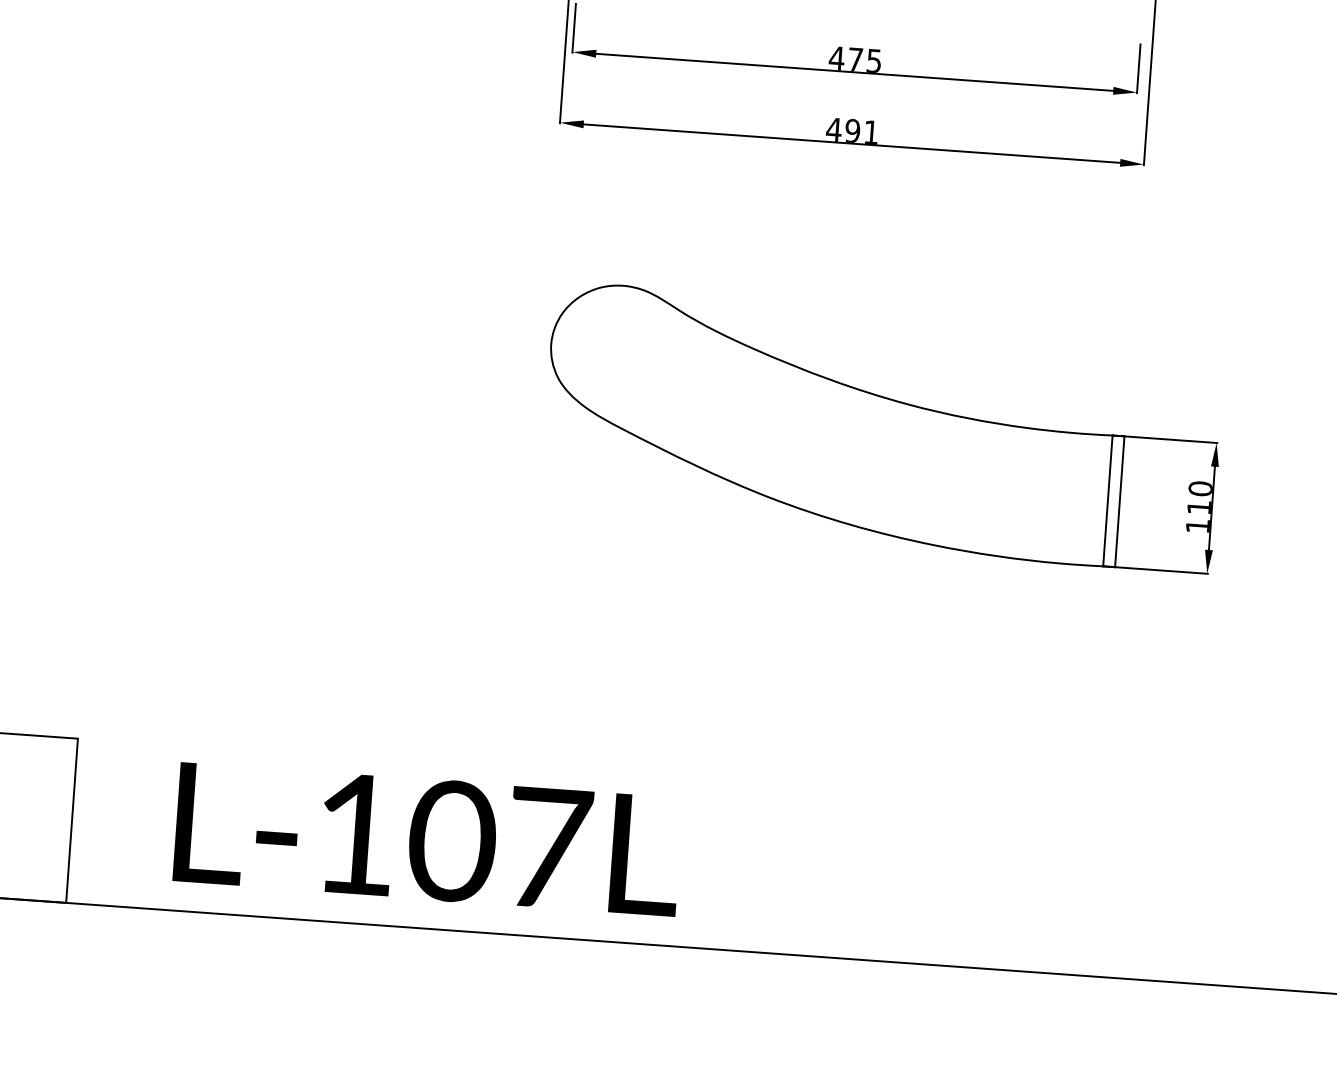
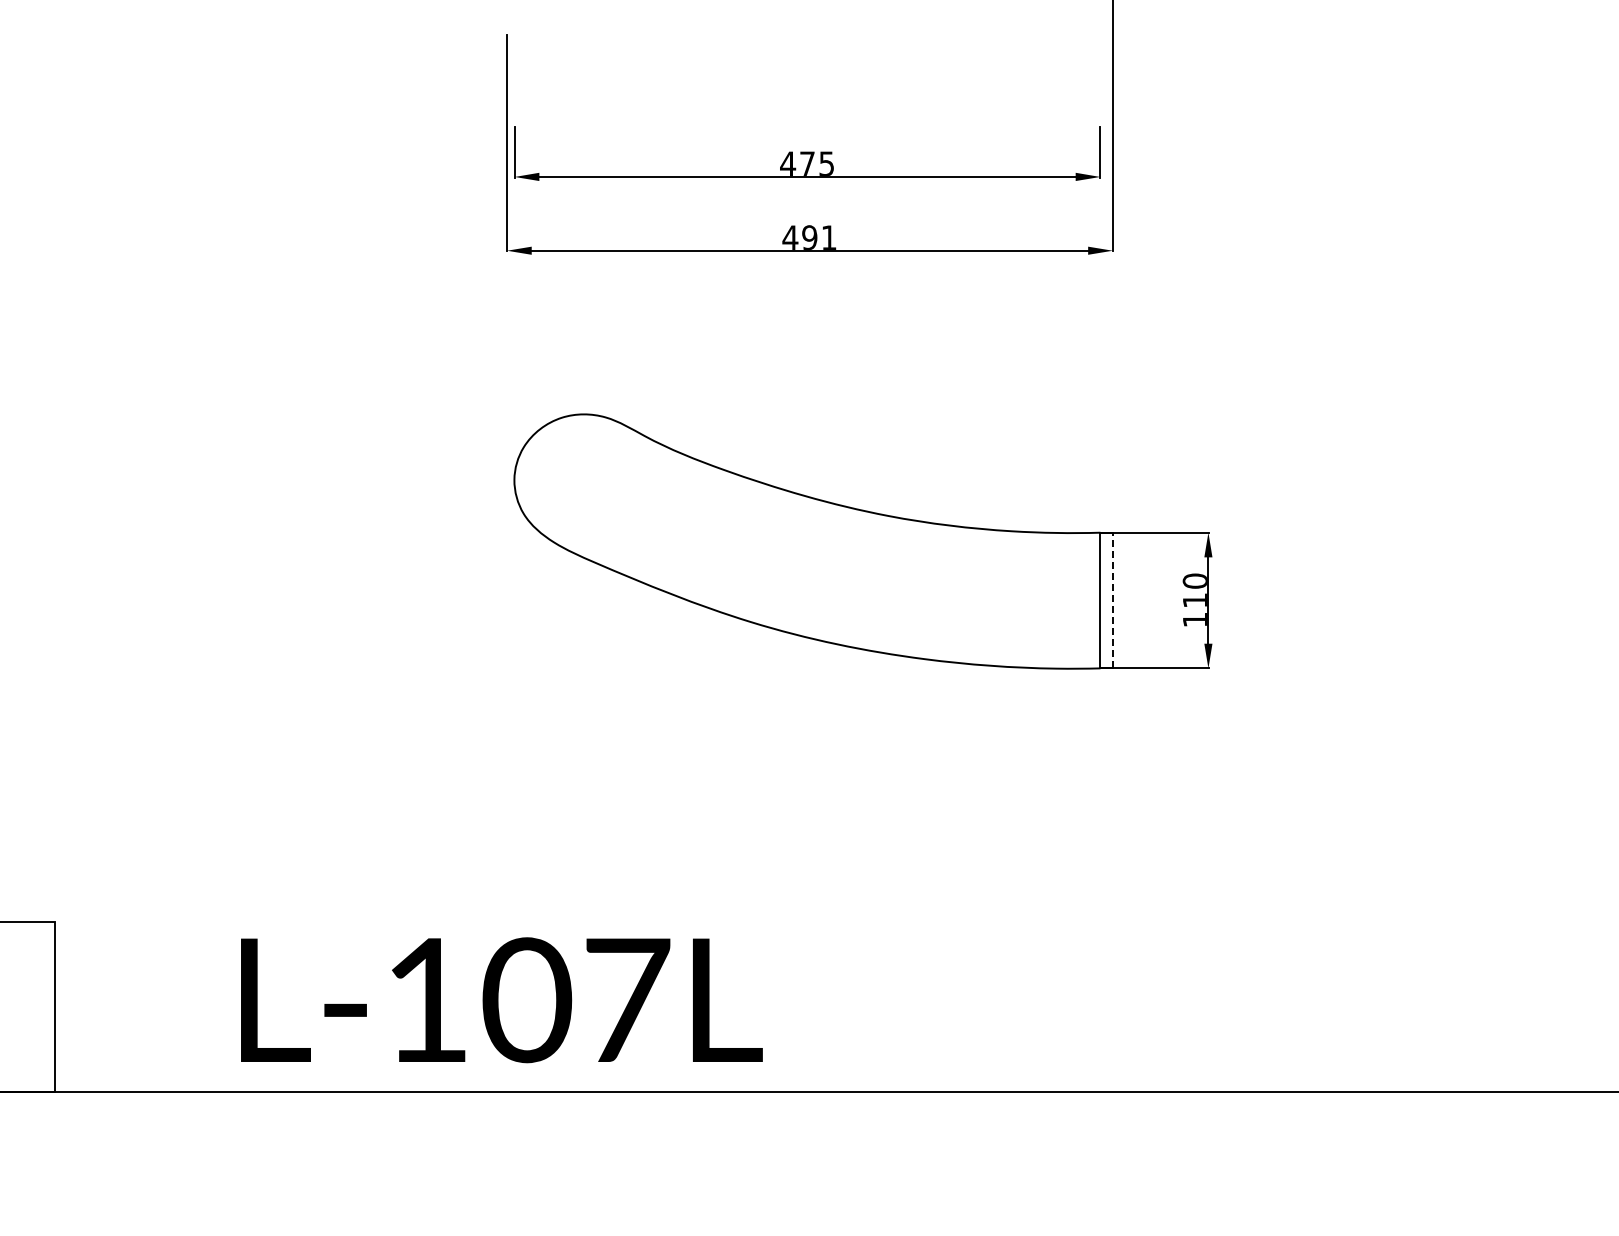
line: (1119, 501) -> (1112, 600), solid -> dashed
text: (427, 839) -> (501, 1000), moved

